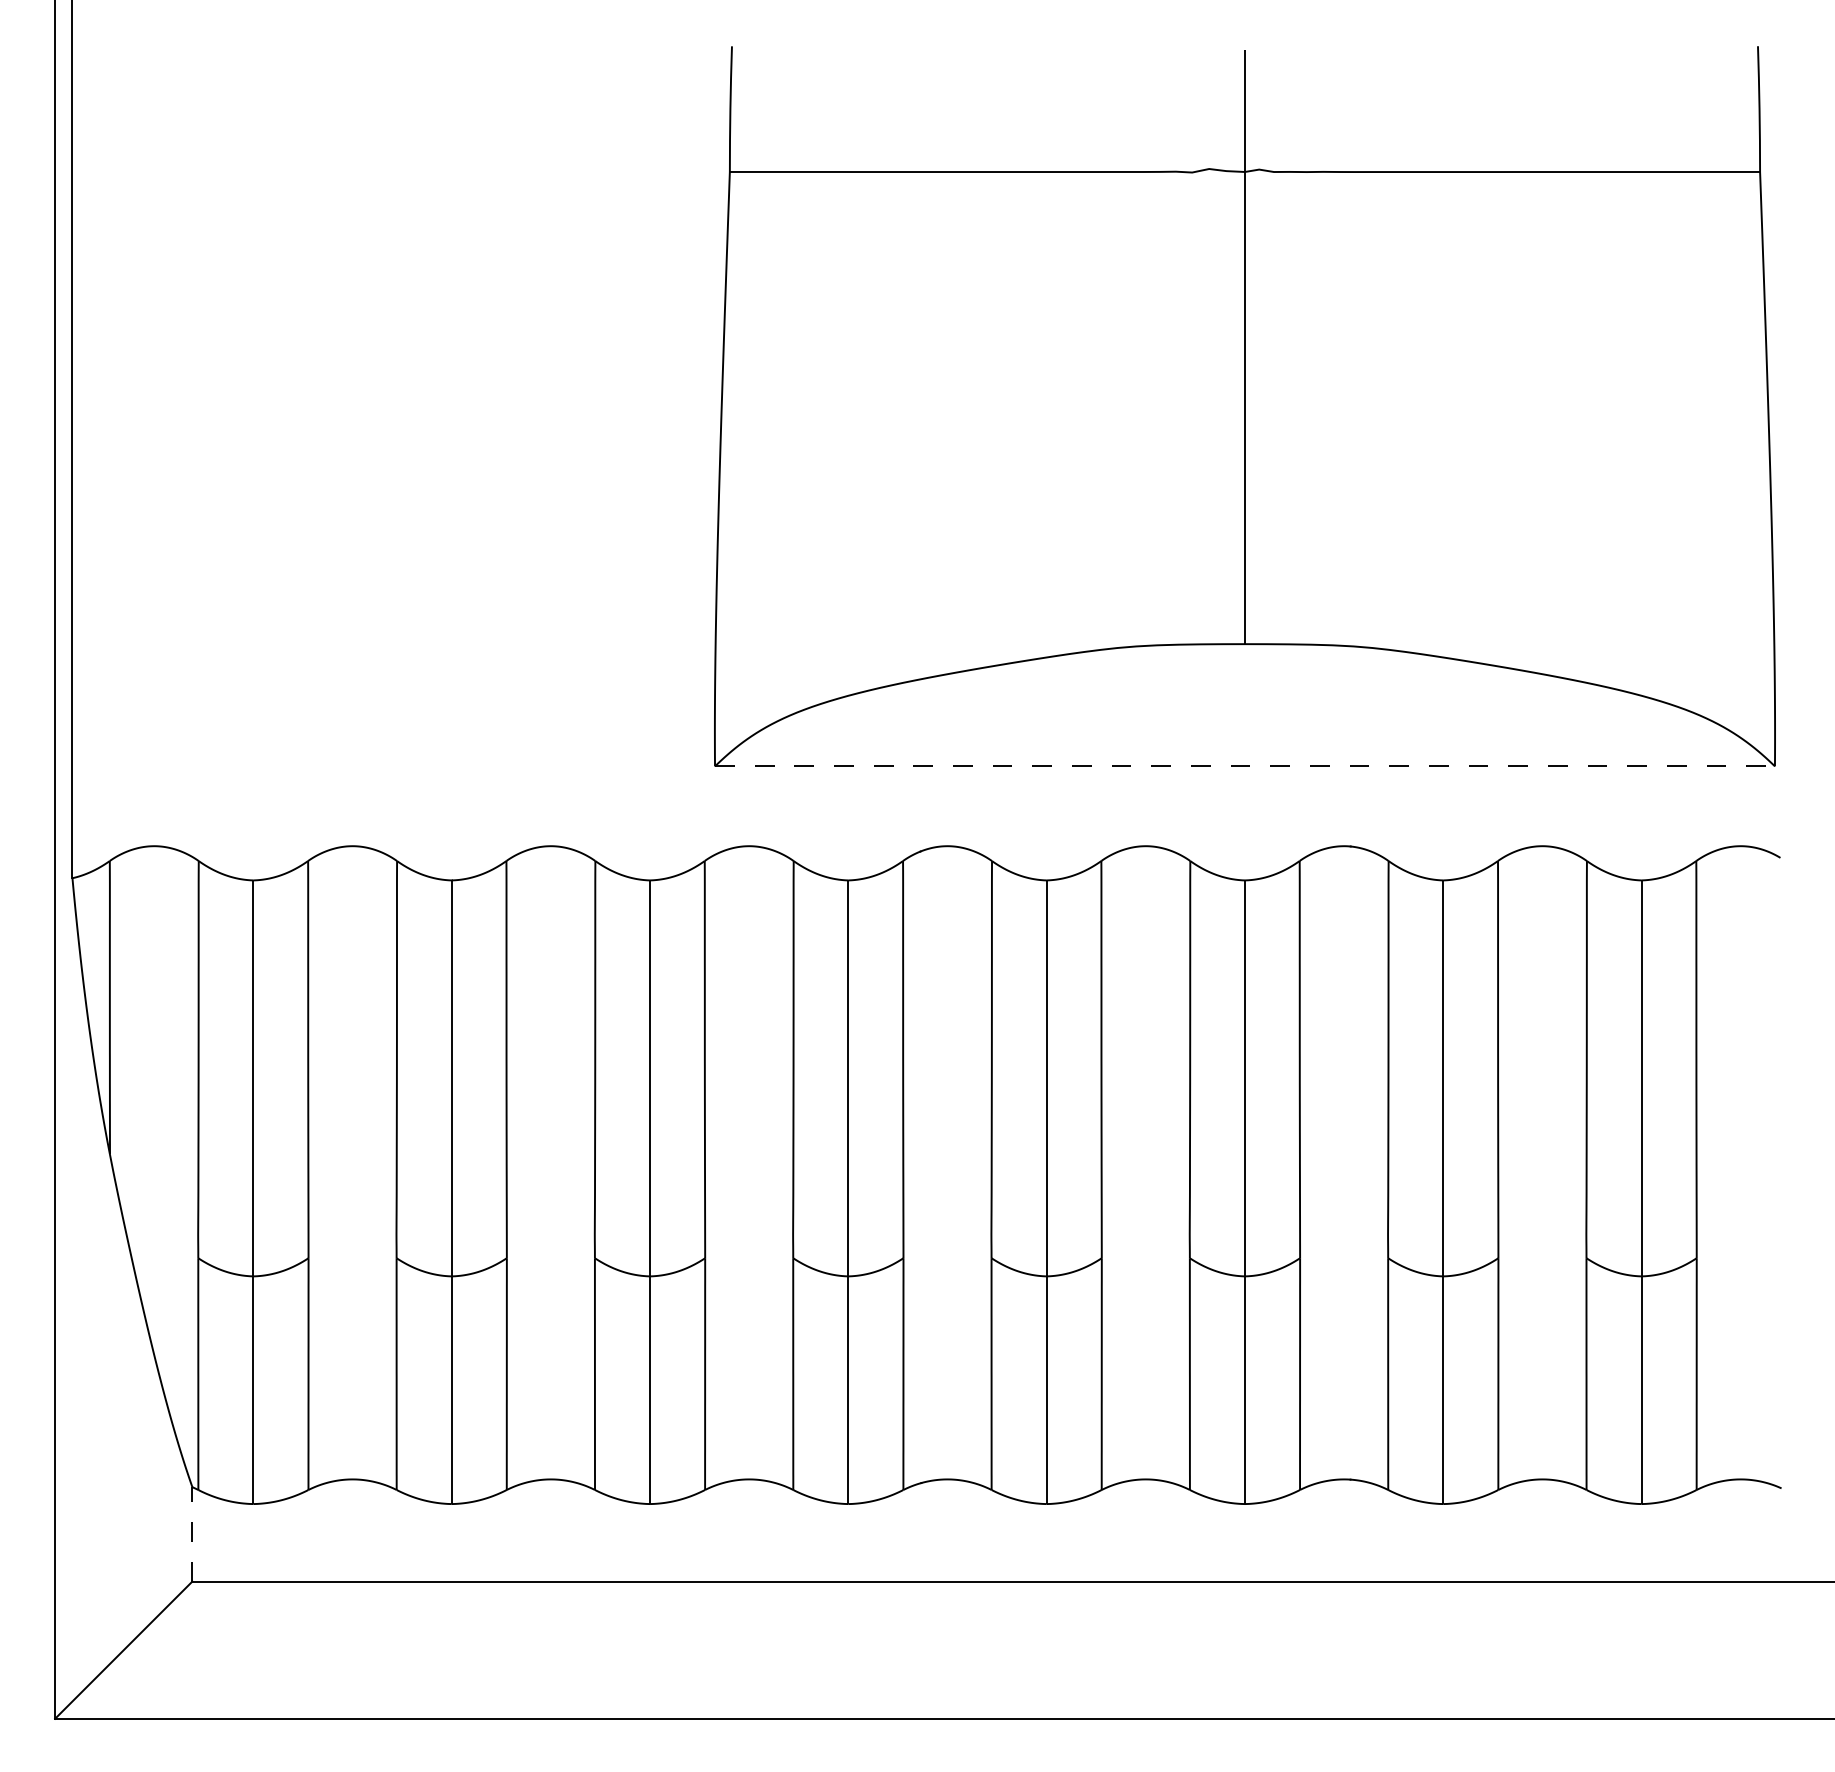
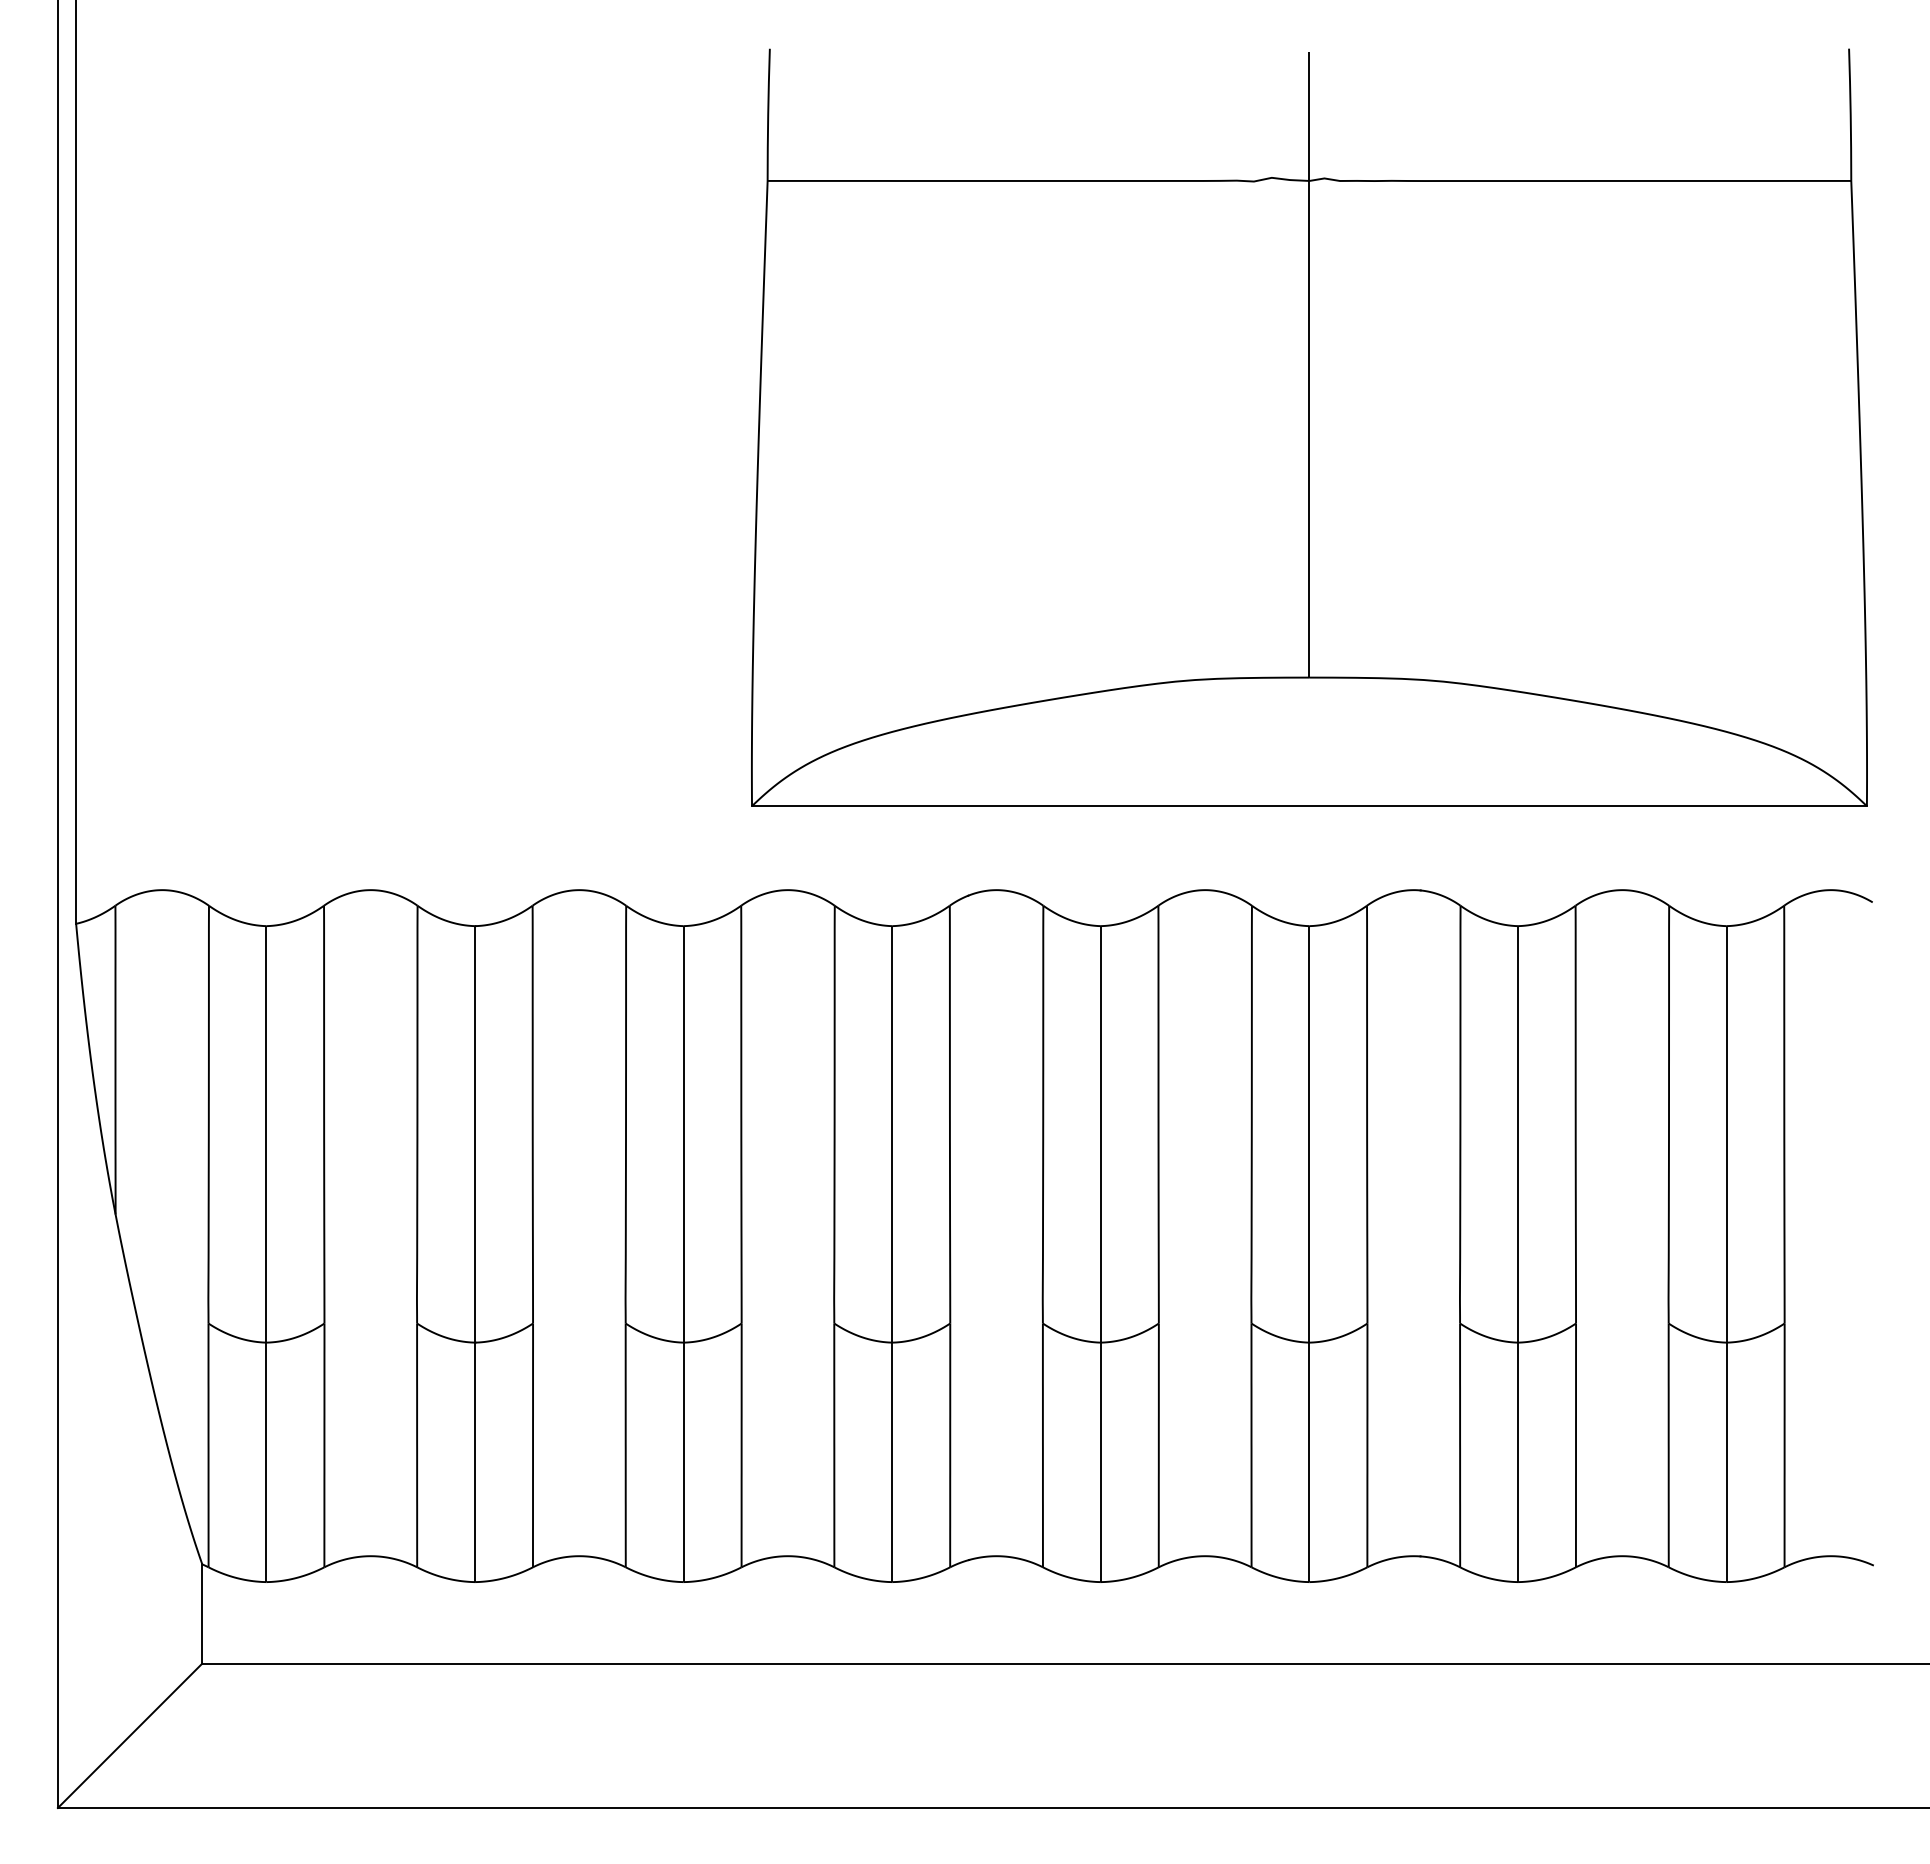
line: (1245, 766) -> (1309, 806), dashed -> solid
line: (192, 1534) -> (202, 1614), dashed -> solid

